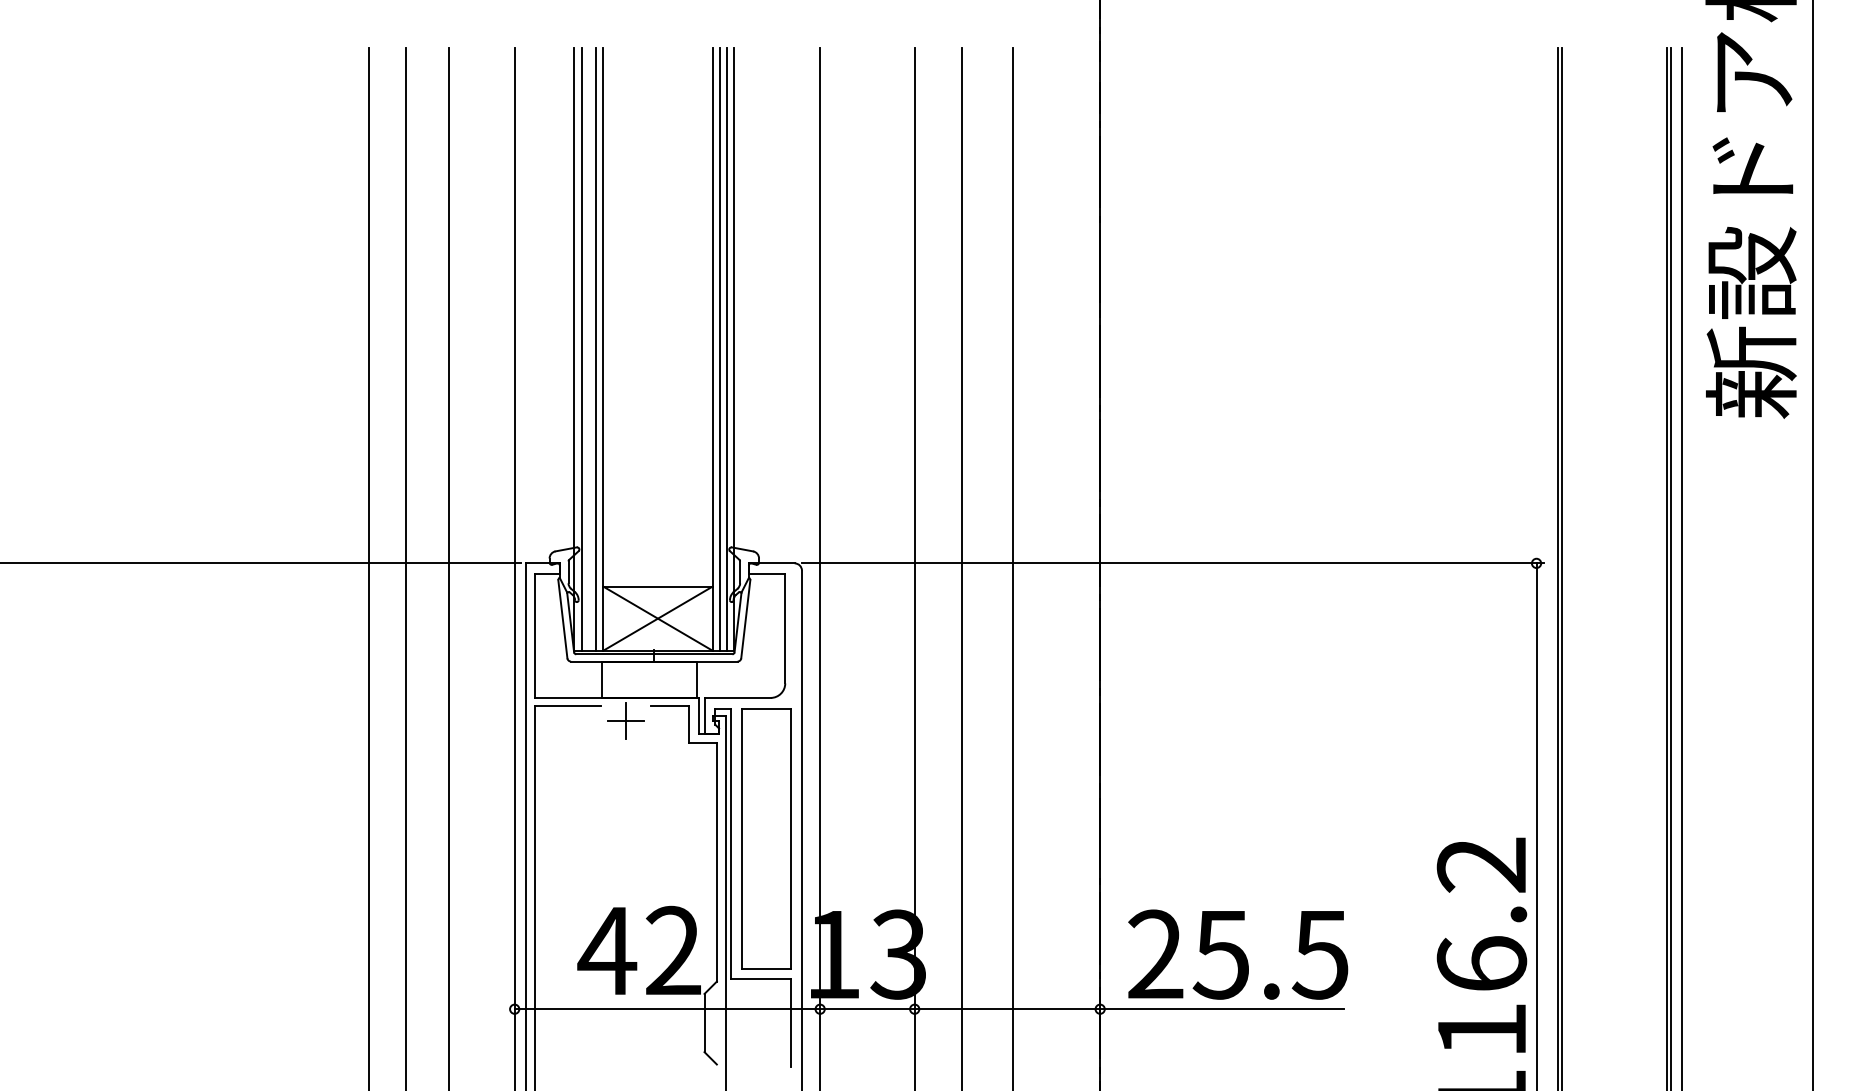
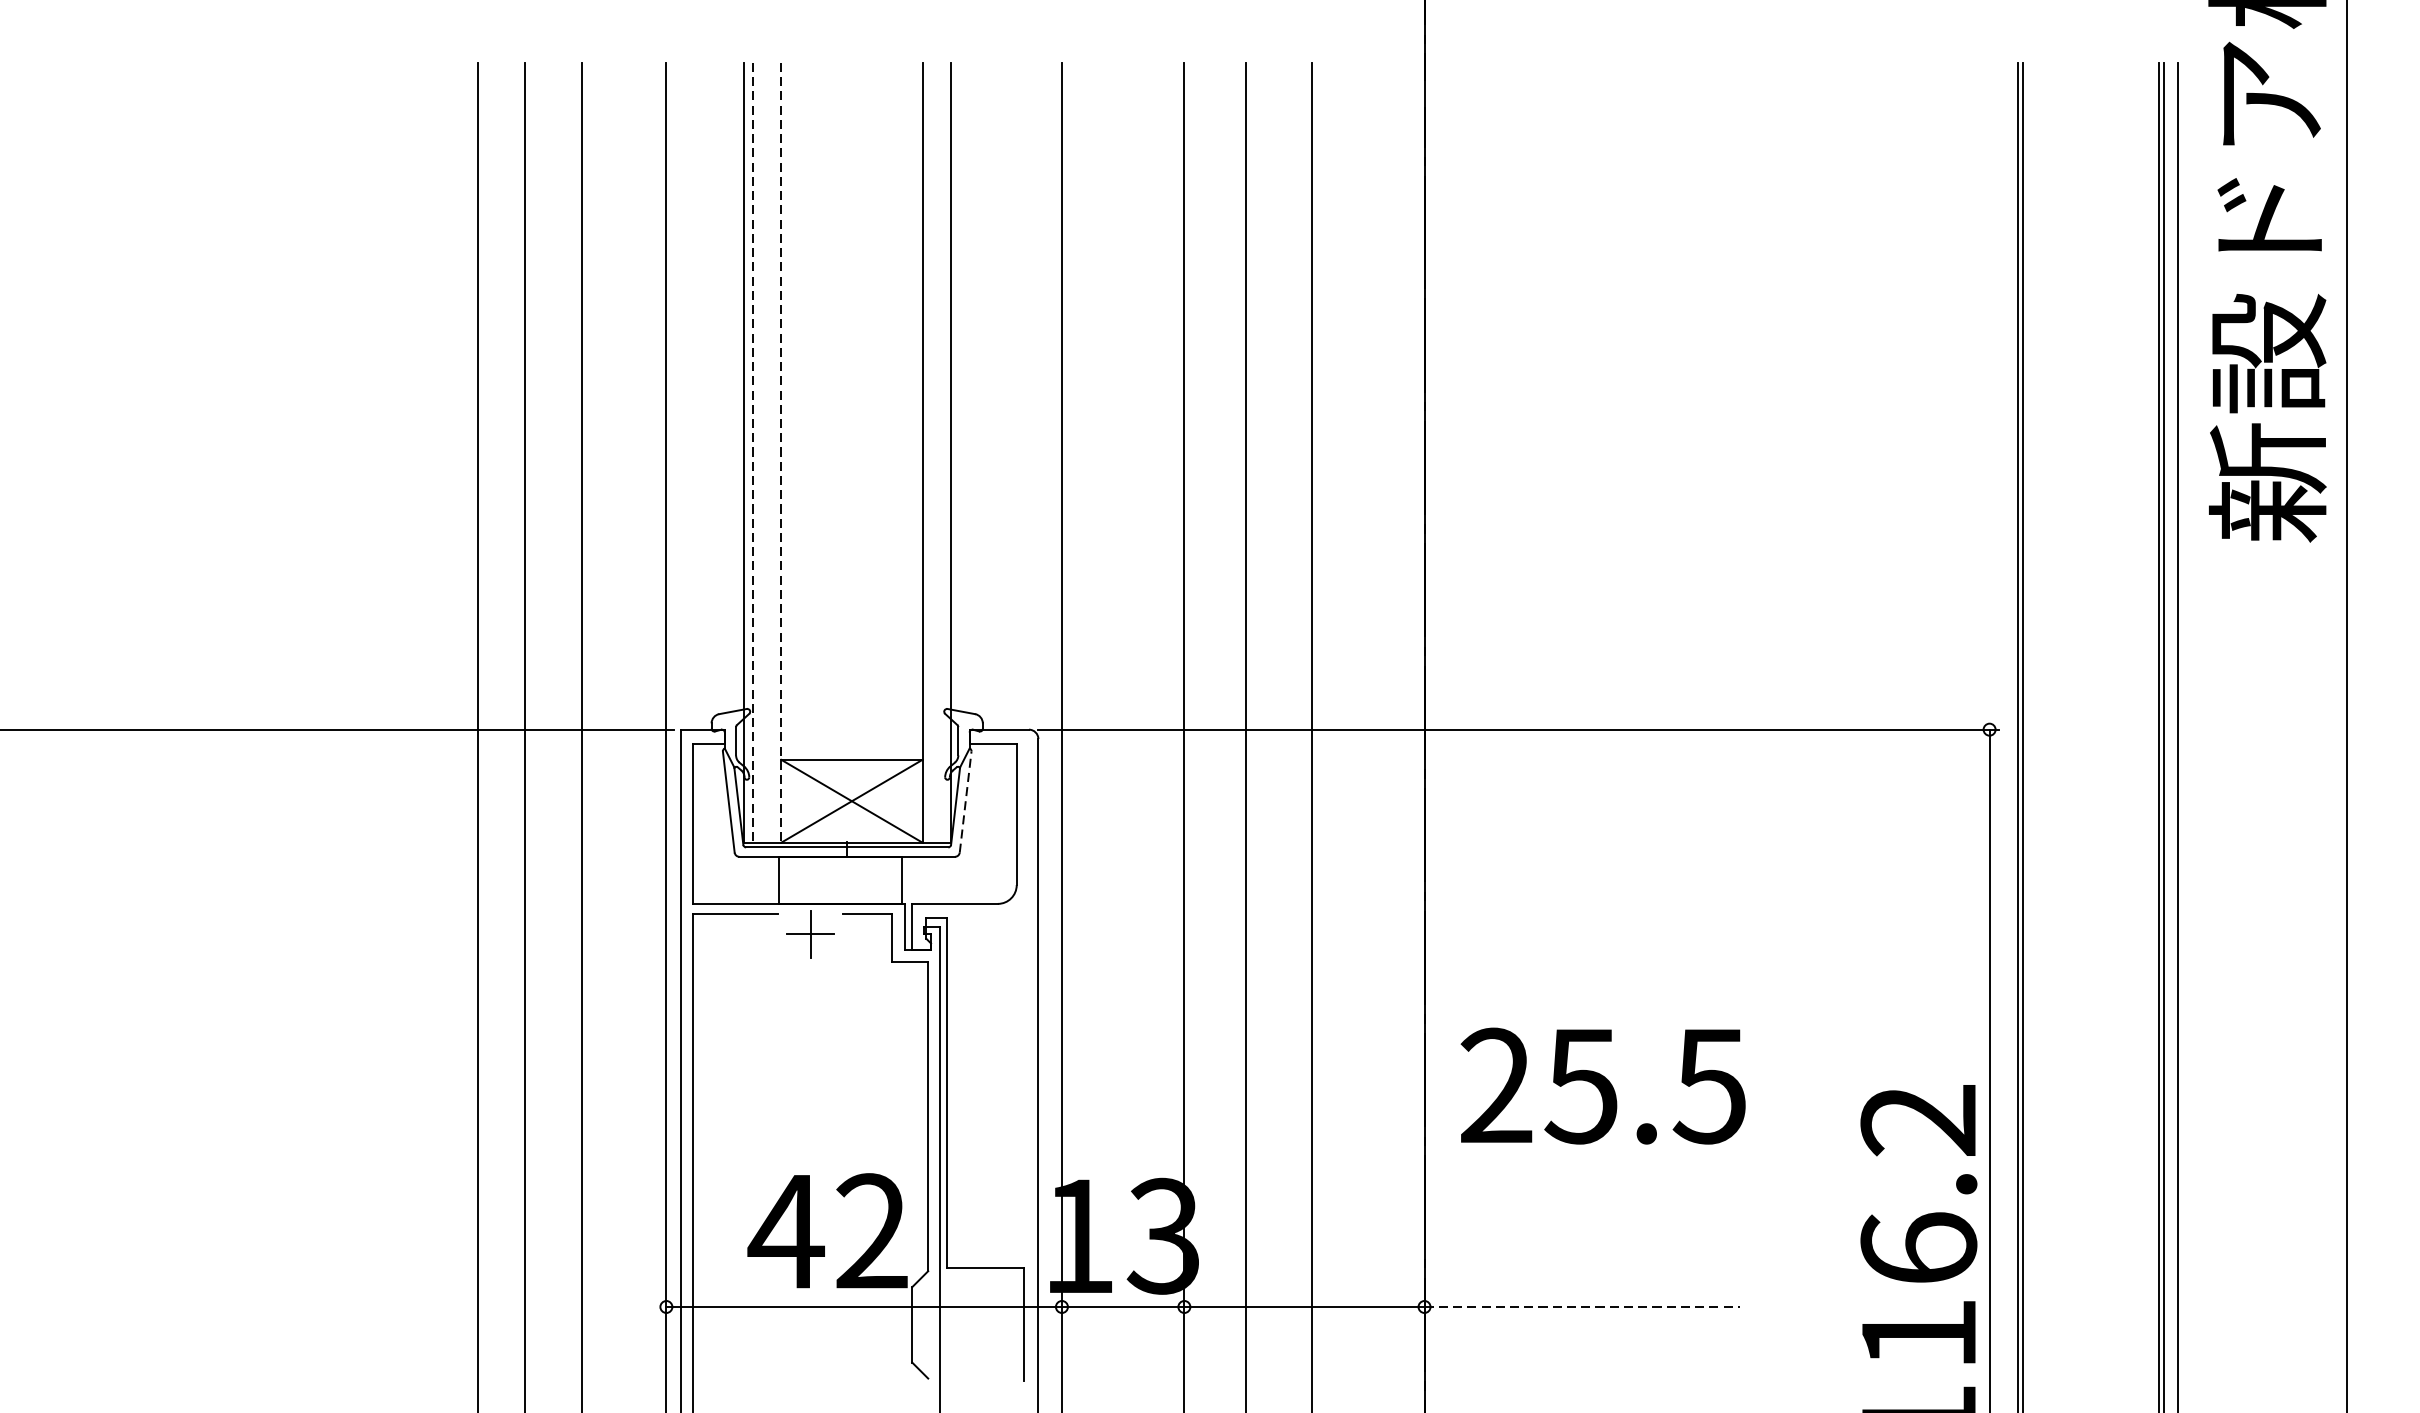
line: (596, 349) -> (772, 452), removed
line: (719, 349) -> (931, 452), removed
line: (727, 349) -> (941, 452), removed
line: (581, 350) -> (752, 453), solid -> dashed
line: (603, 350) -> (781, 453), solid -> dashed
line: (745, 618) -> (965, 801), solid -> dashed
part: (766, 838) -> (992, 1085), removed
text: (1238, 954) -> (1603, 1085), moved
line: (1222, 1009) -> (1582, 1307), solid -> dashed

